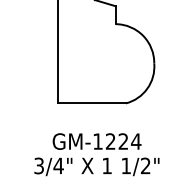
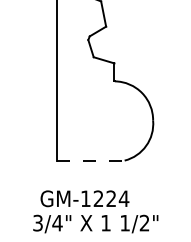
line: (91, 103) -> (90, 160), solid -> dashed
text: (96, 141) -> (84, 198), moved

